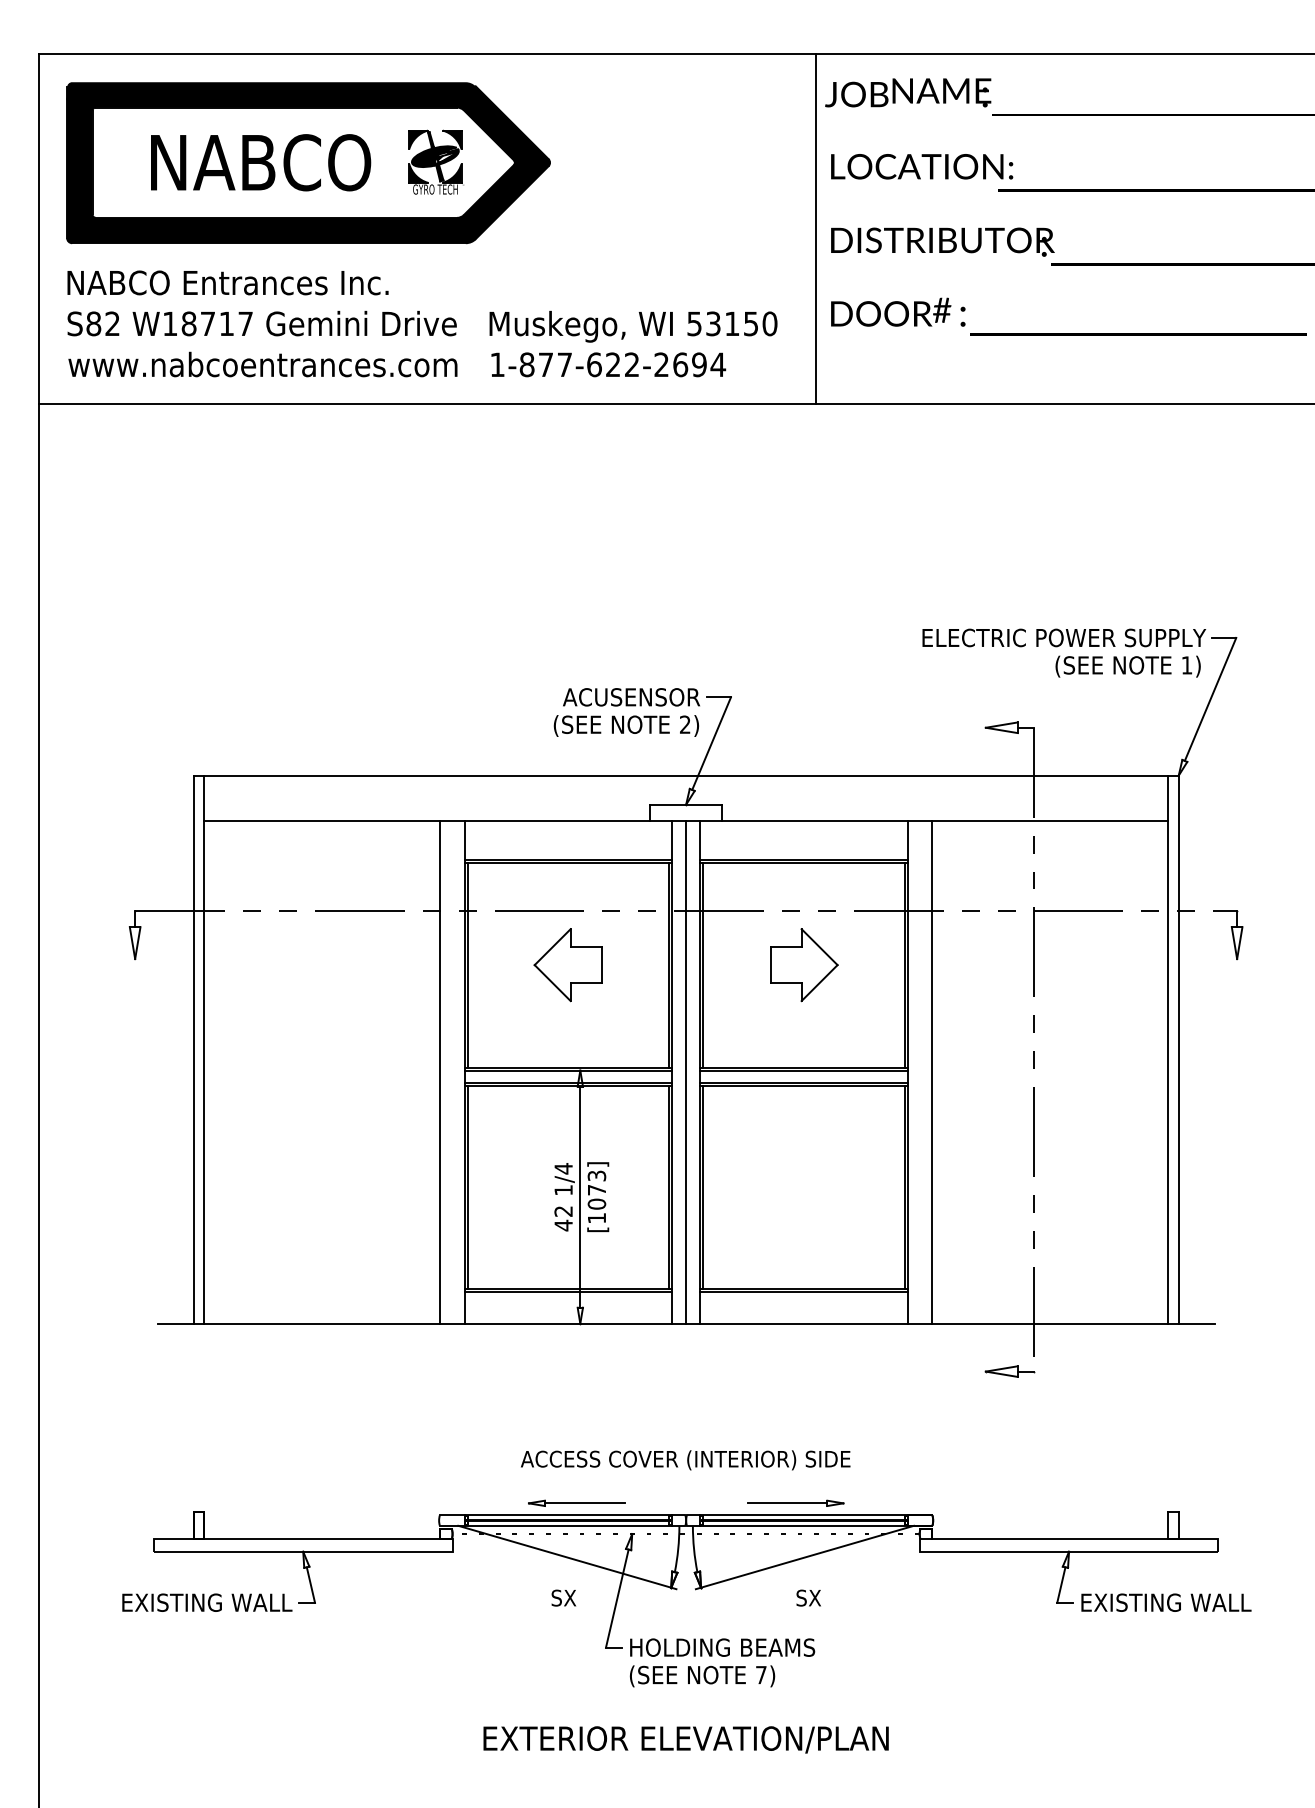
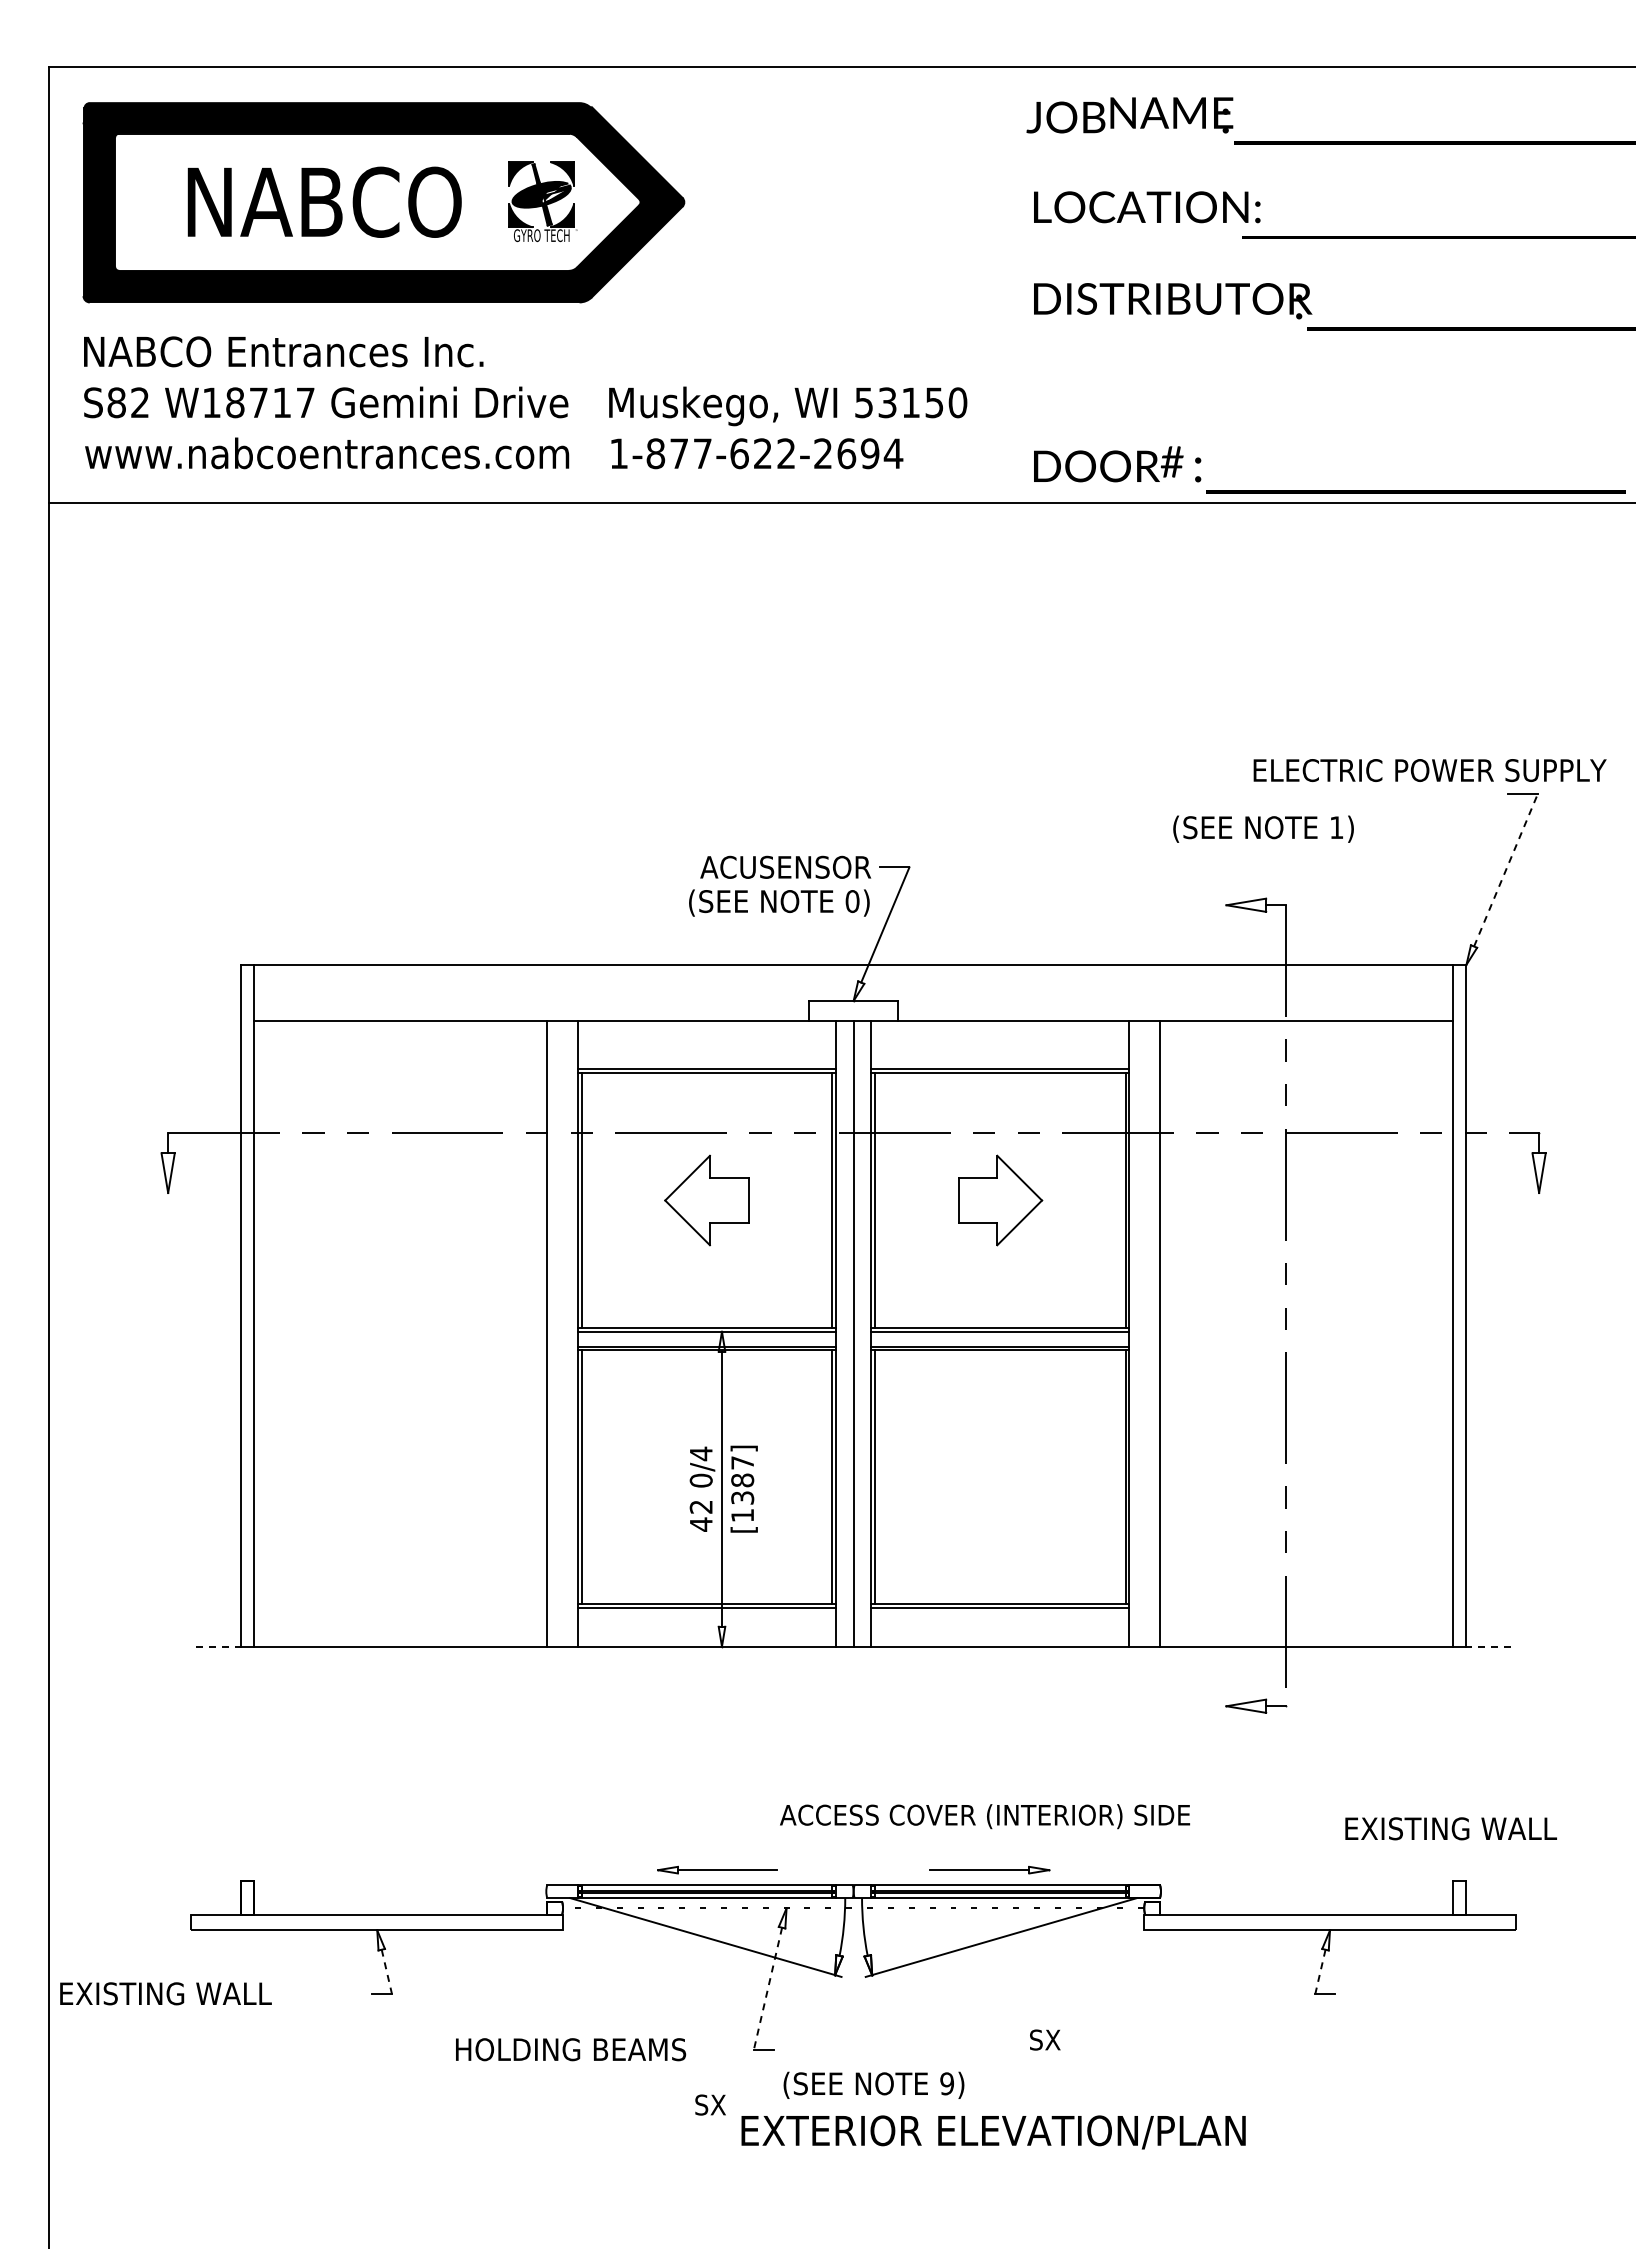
line: (815, 228) -> (1014, 284), removed
text: (1068, 316) -> (1329, 469), moved
text: (1063, 637) -> (1429, 770), moved
text: (1128, 666) -> (1263, 828), moved
line: (1210, 699) -> (1506, 870), solid -> dashed
text: (685, 724) -> (852, 901), 2) -> 0)
text: (563, 1190) -> (700, 1480), 1/4 -> 0/4
text: (596, 1190) -> (742, 1480), [1073] -> [1387]
line: (175, 1323) -> (218, 1646), solid -> dashed
line: (1196, 1323) -> (1488, 1646), solid -> dashed
text: (685, 1460) -> (984, 1816), moved
line: (310, 1584) -> (386, 1971), solid -> dashed
line: (1061, 1584) -> (1320, 1971), solid -> dashed
text: (563, 1597) -> (710, 2104), moved
text: (809, 1597) -> (1045, 2039), moved
line: (617, 1598) -> (768, 1988), solid -> dashed
text: (206, 1602) -> (165, 1993), moved
text: (1165, 1602) -> (1450, 1828), moved
text: (723, 1647) -> (571, 2049), moved
text: (760, 1674) -> (946, 2083), 7) -> 9)
text: (686, 1739) -> (993, 2132), moved

